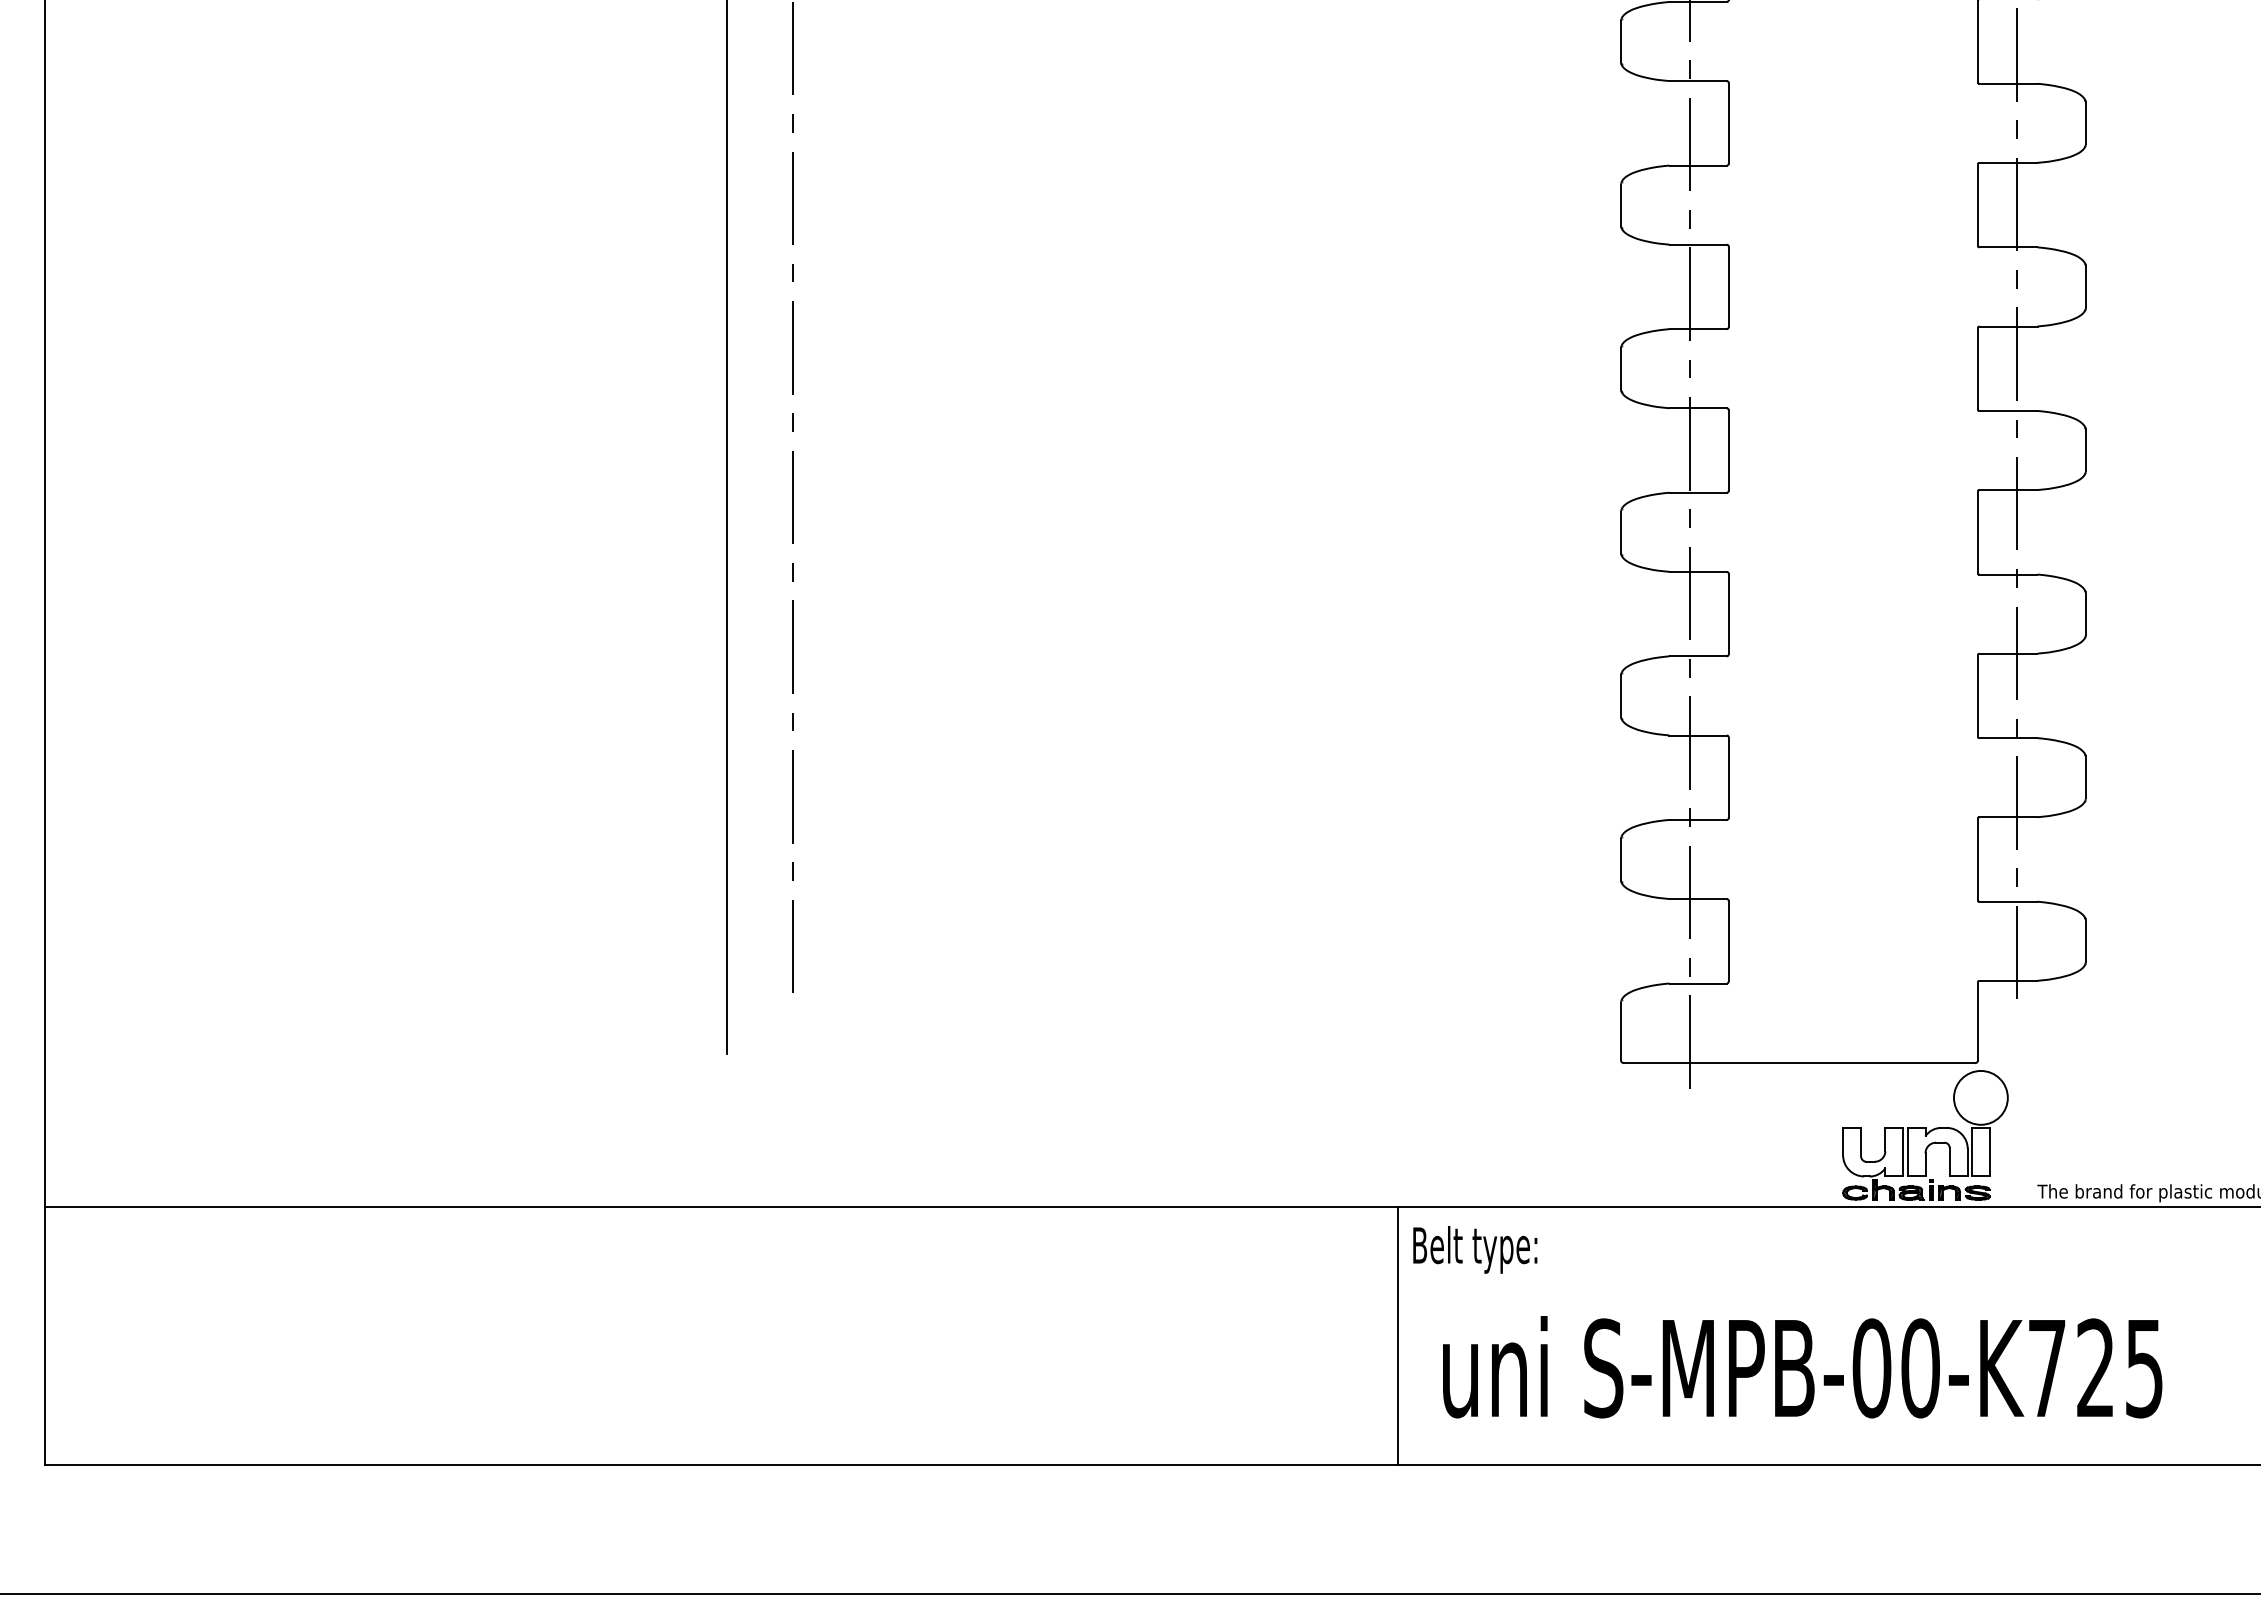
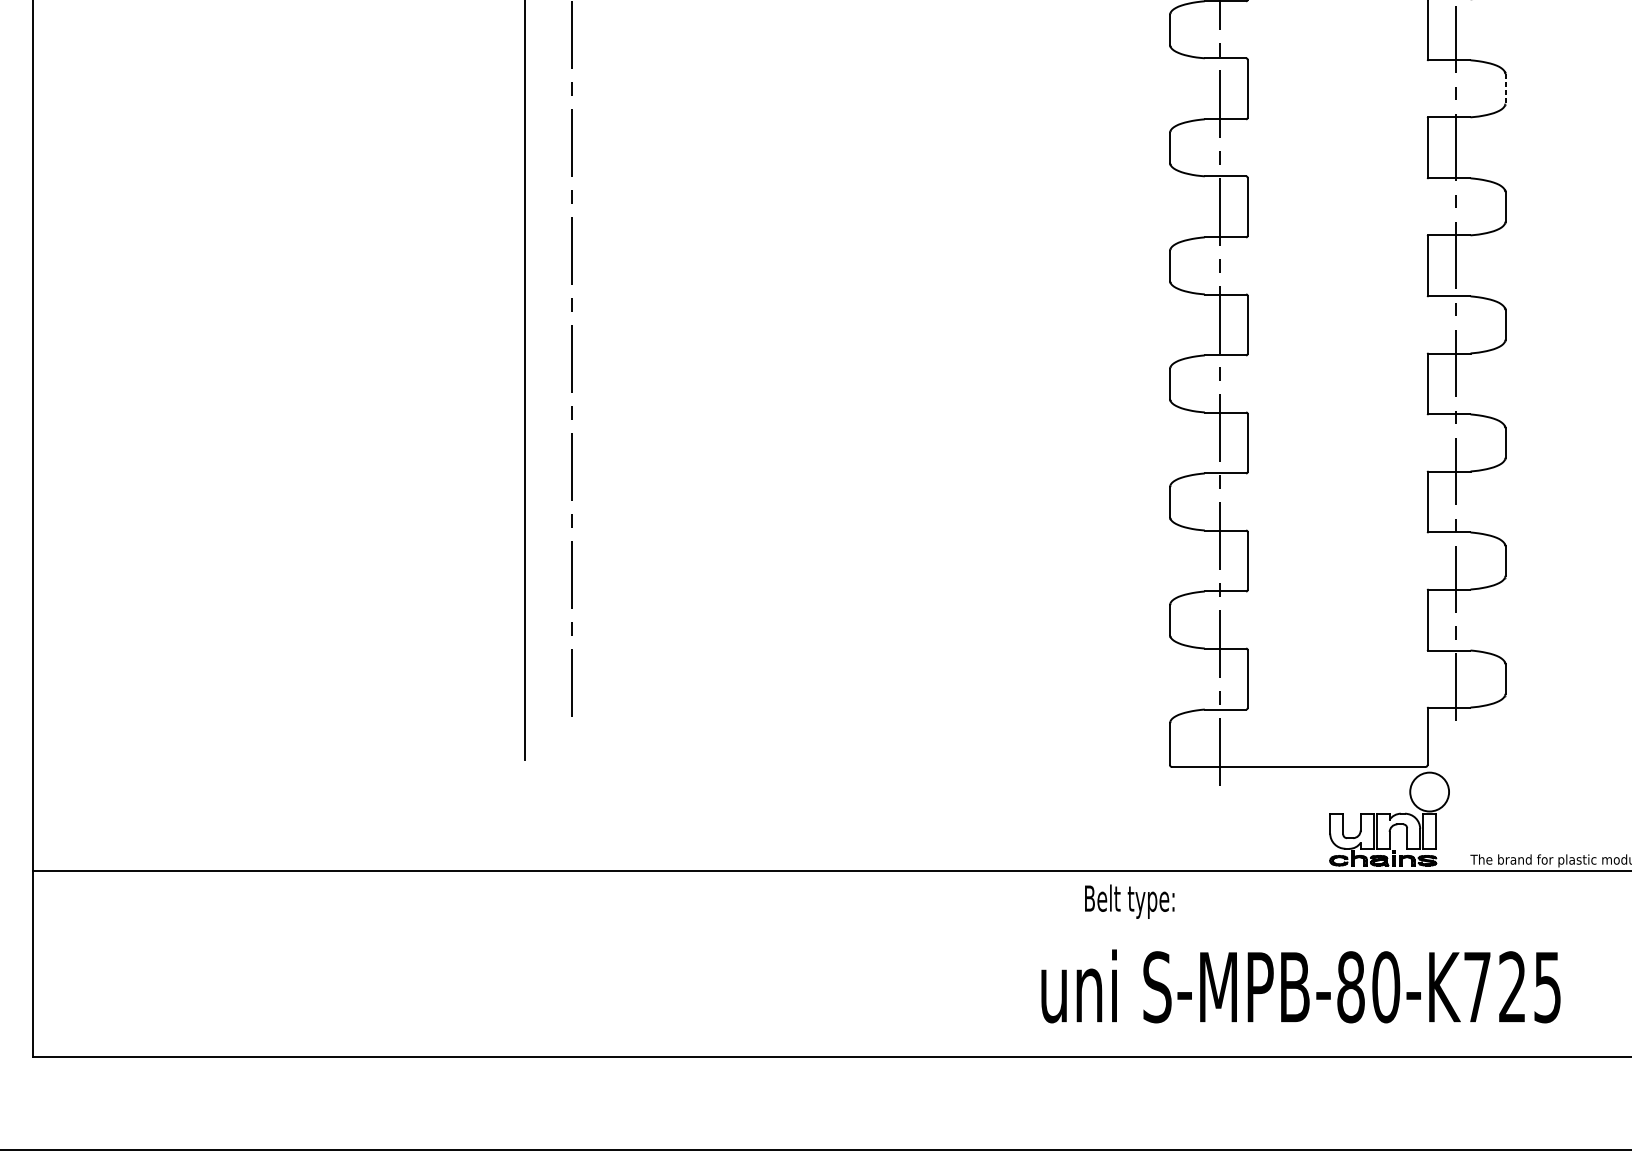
line: (2086, 123) -> (1505, 88), solid -> dashed
text: (1475, 1249) -> (1129, 901), moved
line: (1397, 1335) -> (1008, 963), removed
text: (1871, 1368) -> (1350, 987), S-MPB-00-K725 -> S-MPB-80-K725

